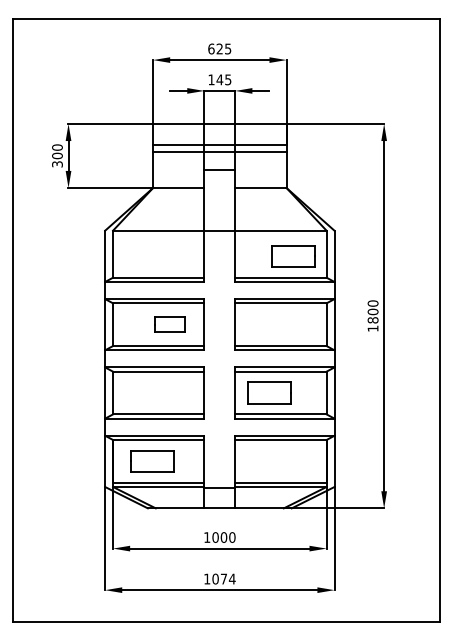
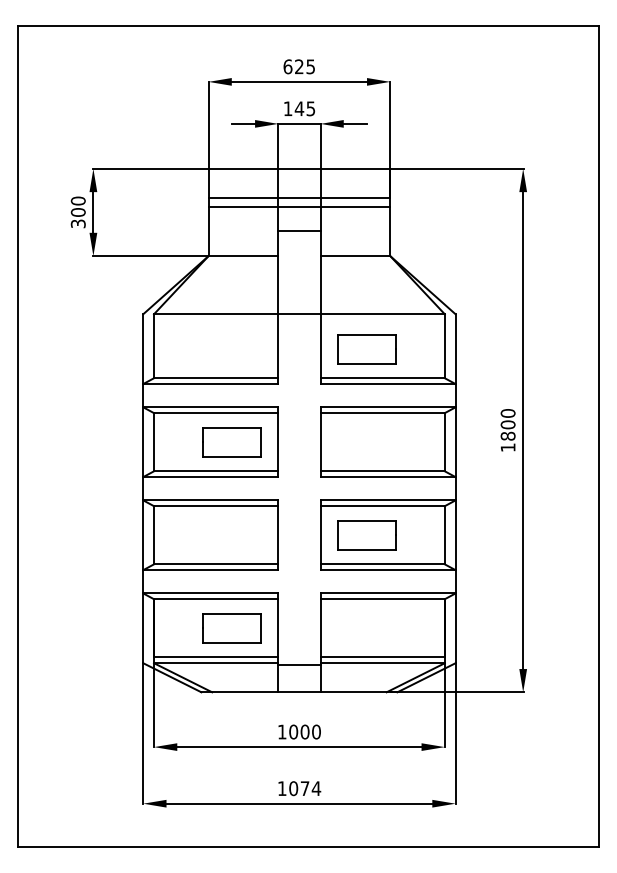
part: (293, 256) -> (367, 349), moved
part: (170, 324) -> (232, 441), size x1.43
part: (152, 461) -> (232, 628), moved

